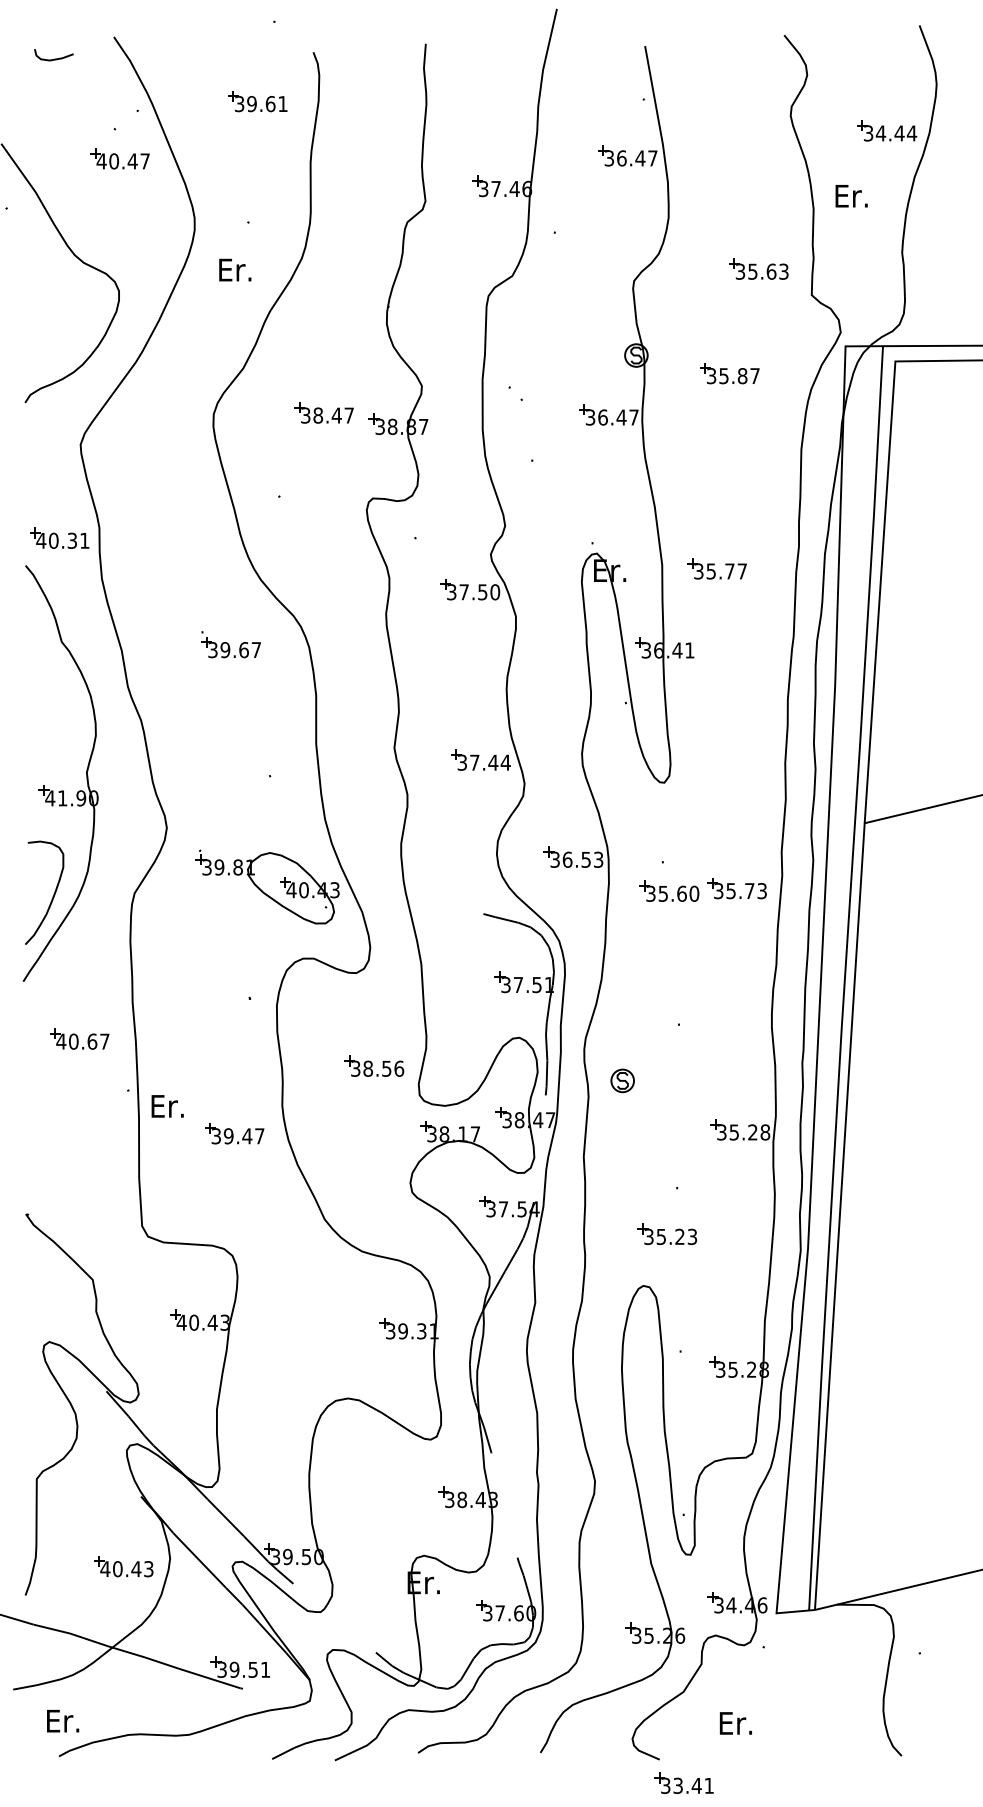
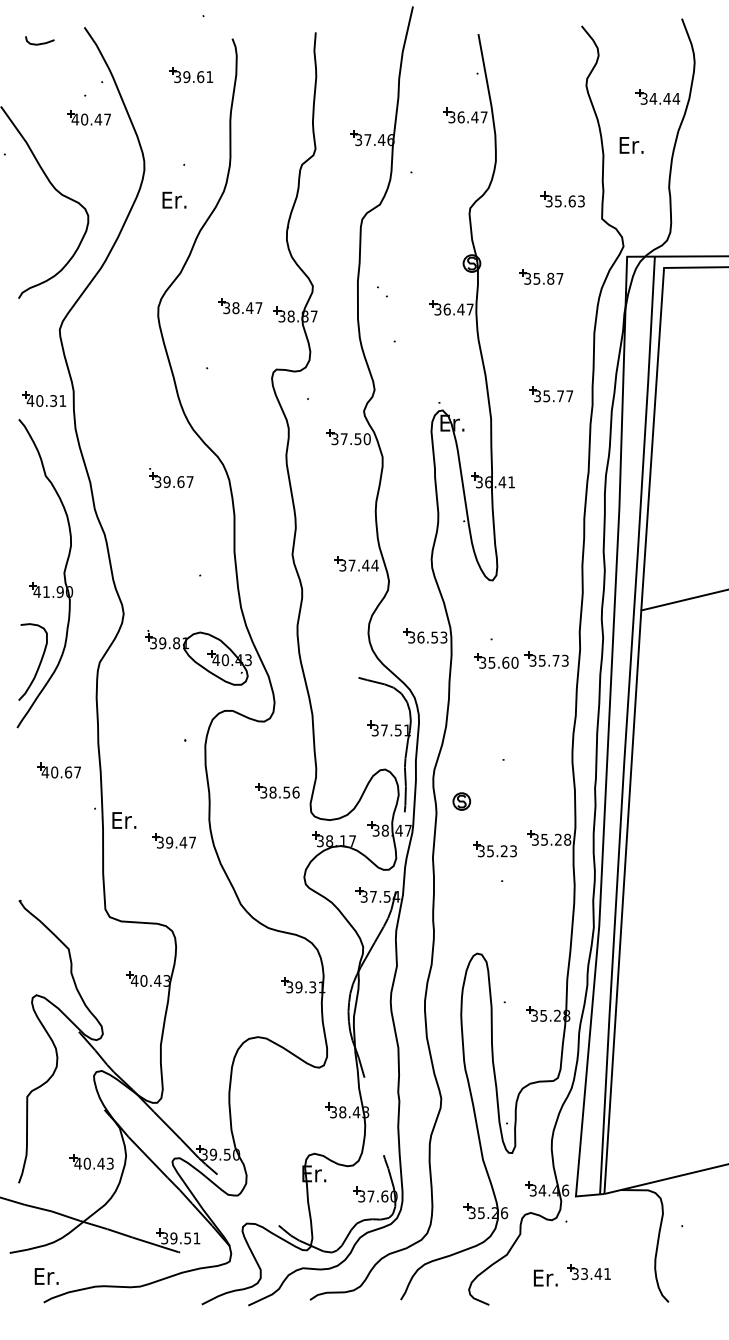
part: (716, 568) -> (550, 394), moved
part: (667, 1234) -> (495, 849), moved
part: (683, 1782) -> (588, 1271), moved

